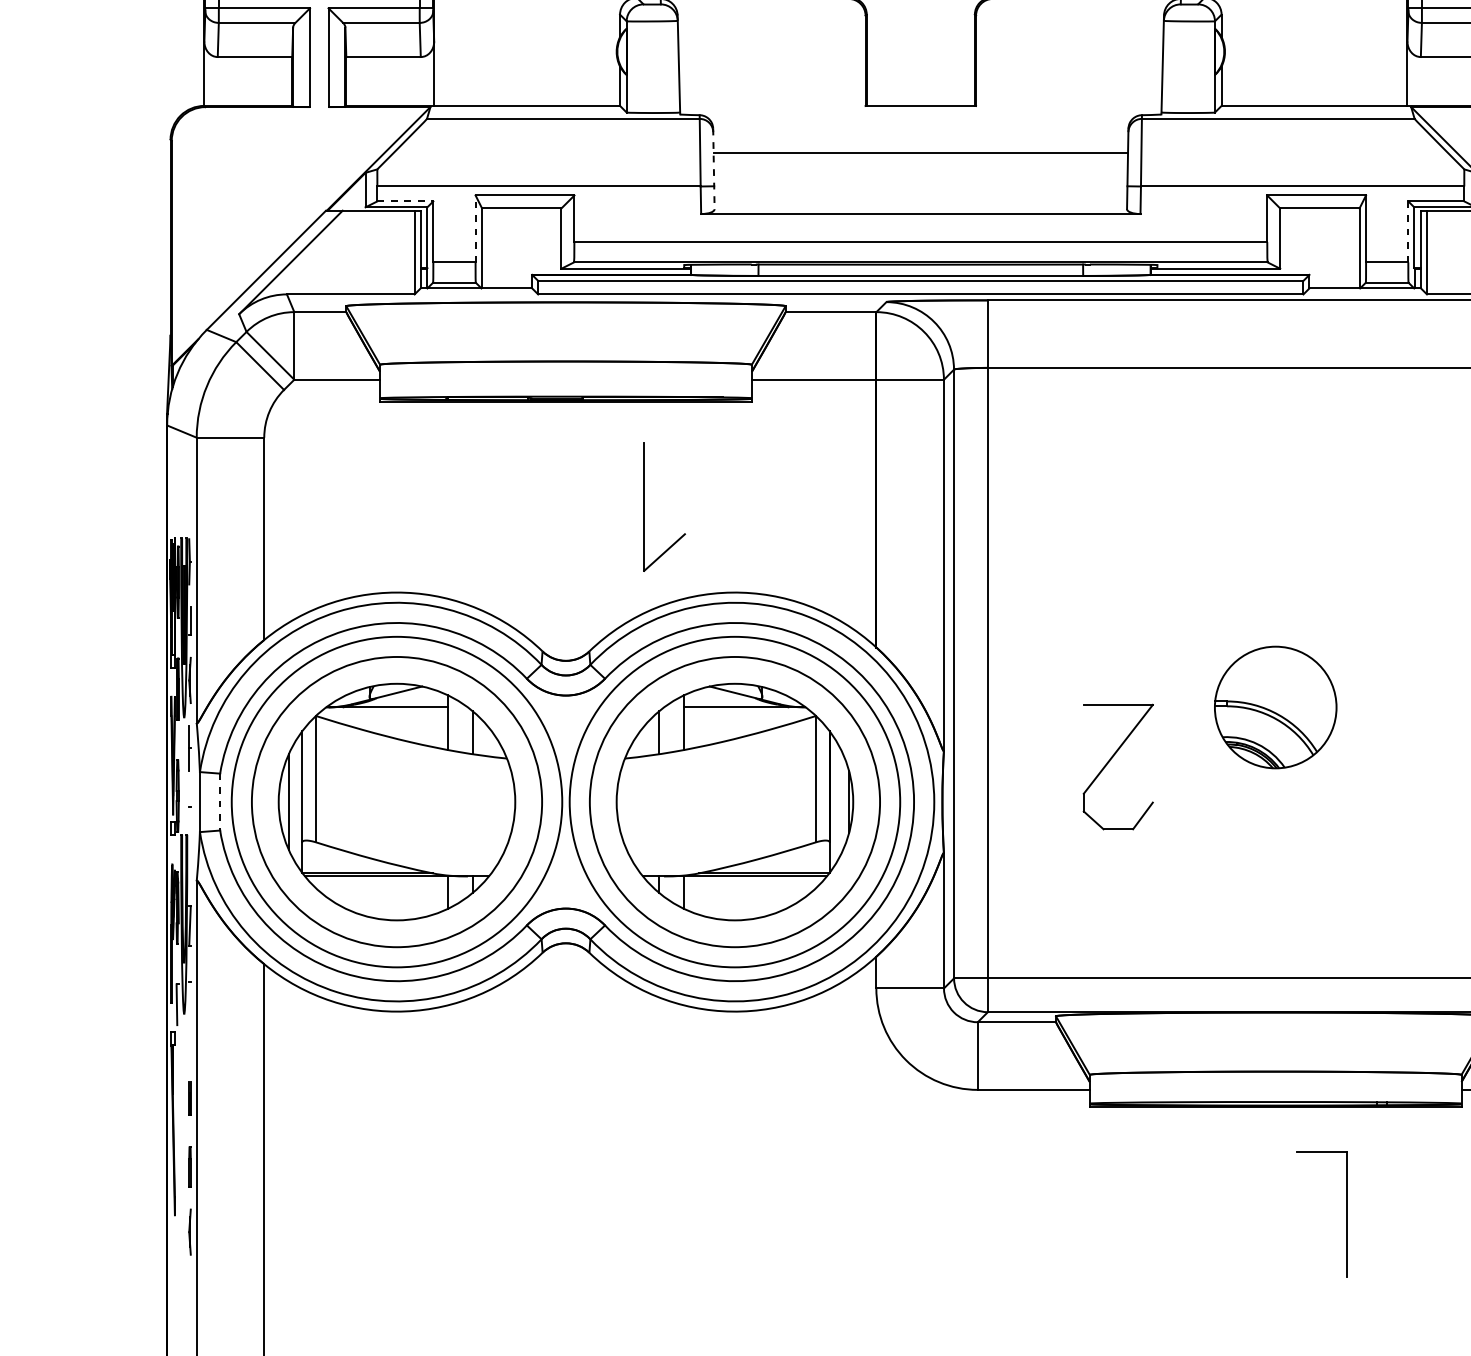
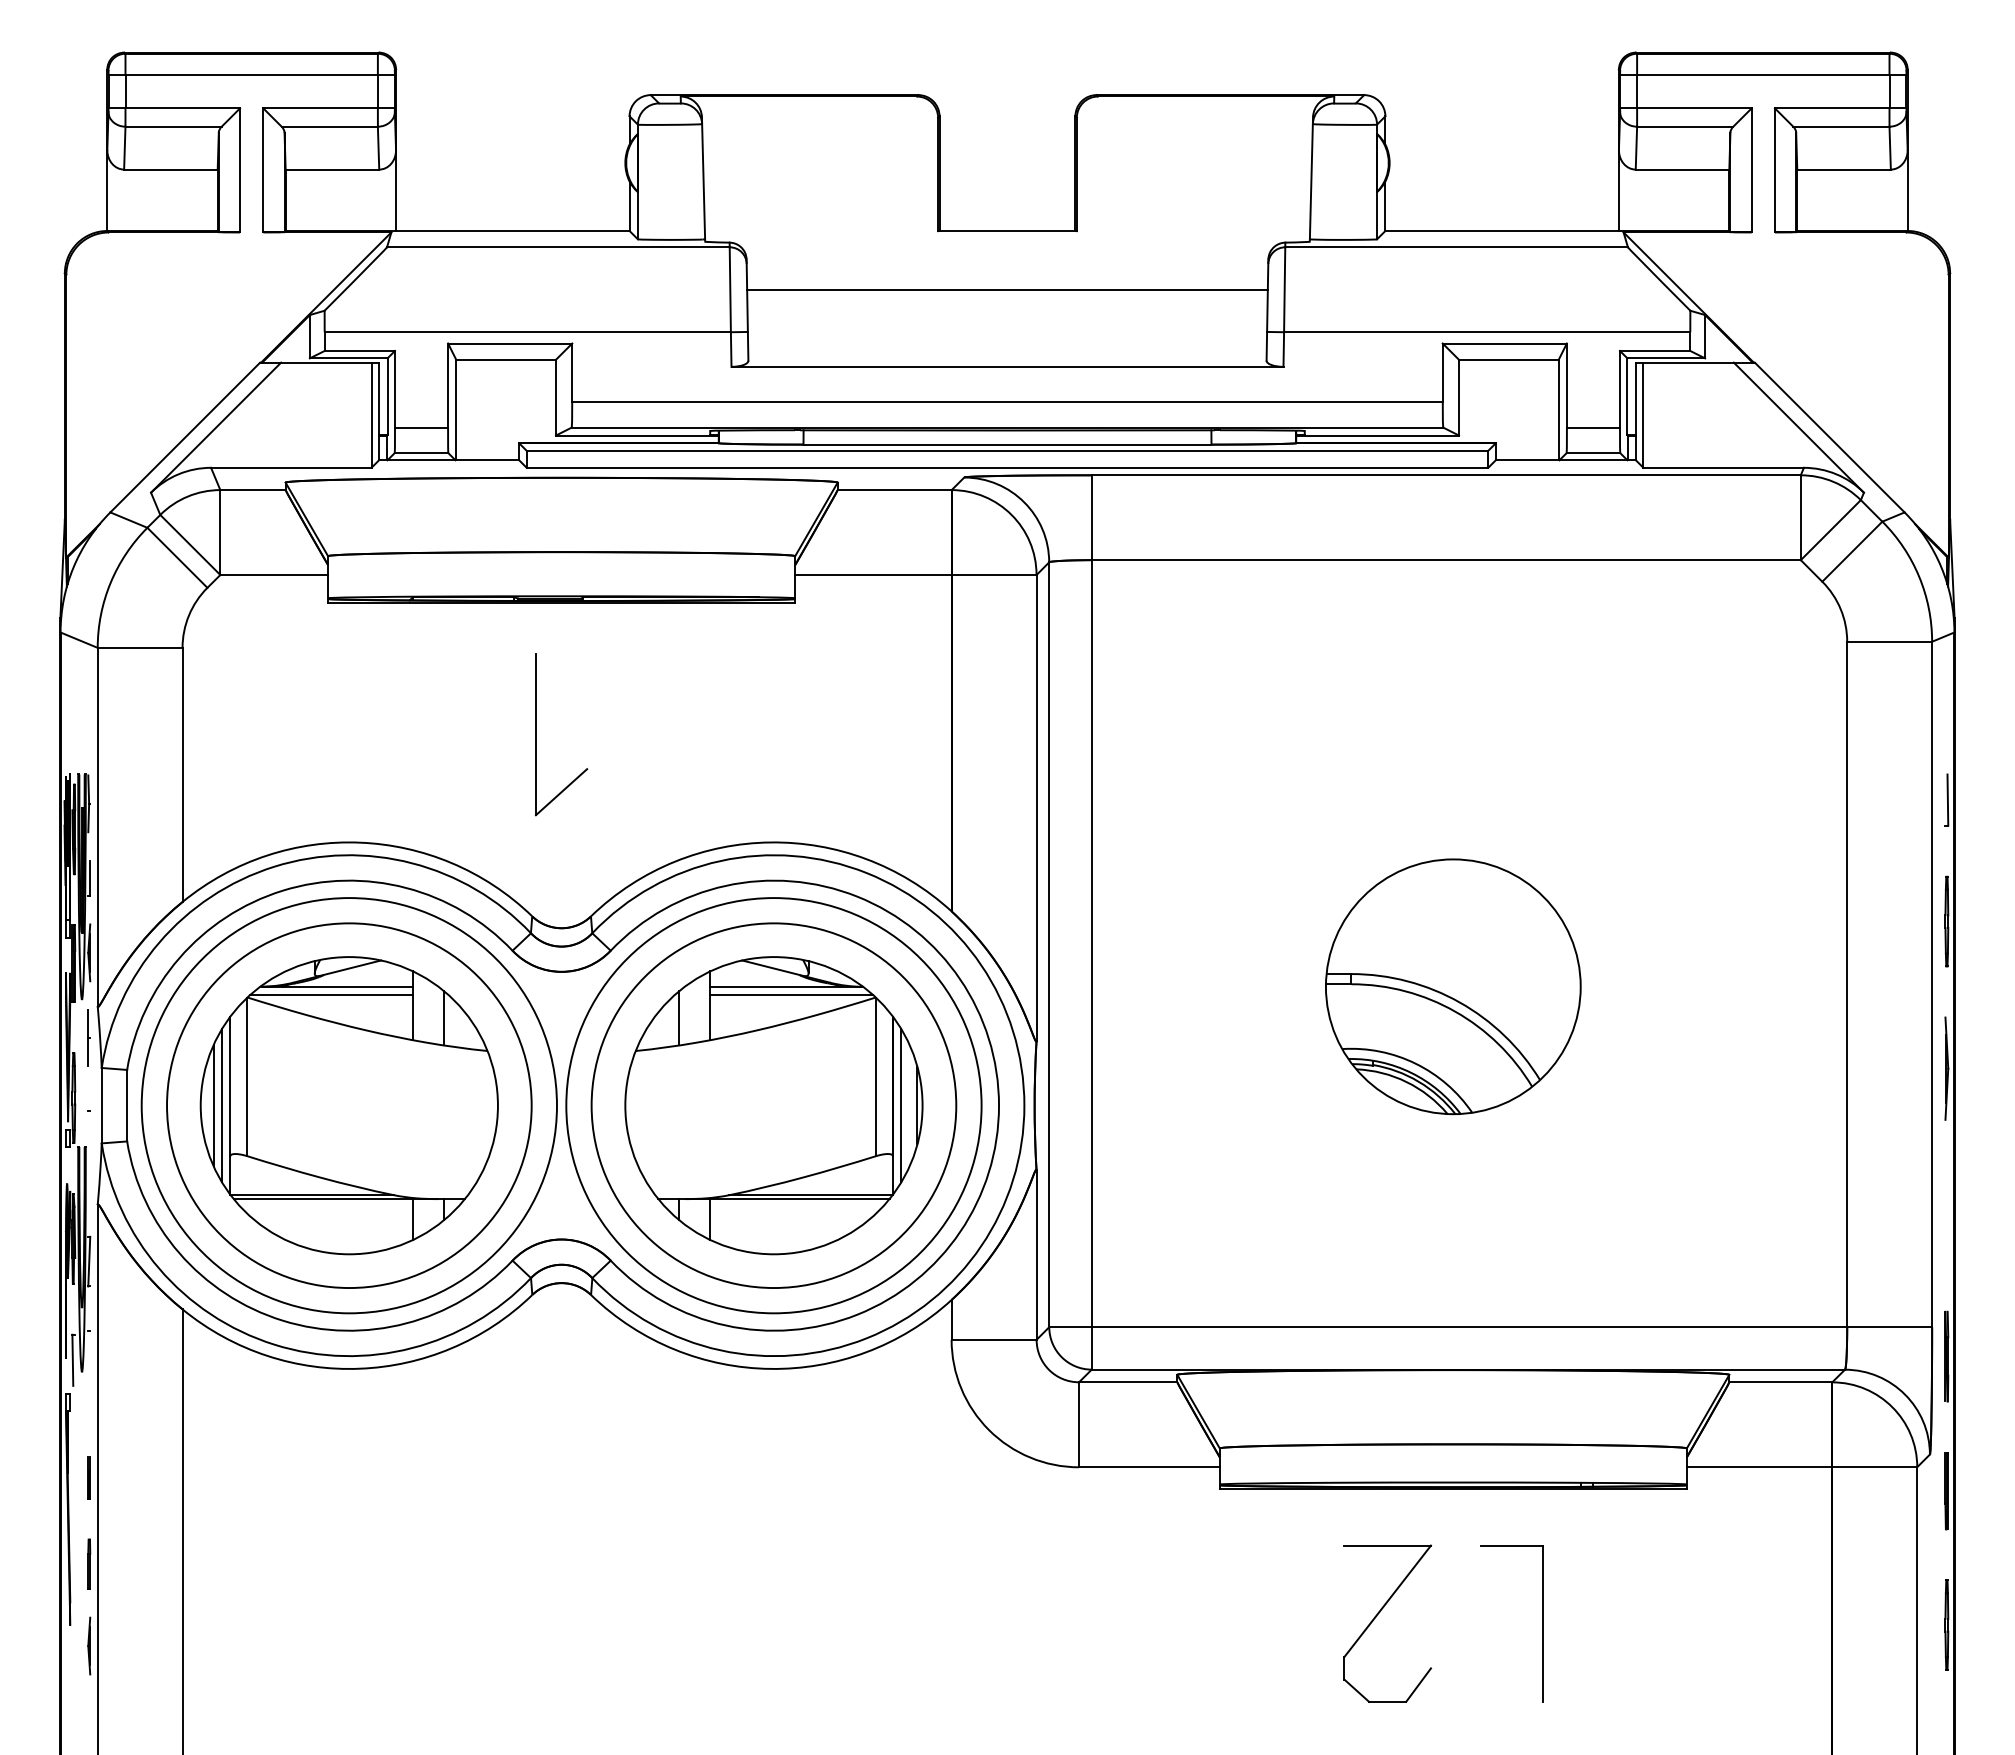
line: (713, 169) -> (747, 310), dashed -> solid
line: (405, 201) -> (360, 350), dashed -> solid
line: (475, 228) -> (448, 385), dashed -> solid
line: (1408, 231) -> (1620, 388), dashed -> solid
part: (644, 506) -> (536, 734), moved
part: (1275, 707) -> (1453, 986), size x1.67
line: (382, 714) -> (331, 995), added
line: (748, 714) -> (791, 995), added
part: (1110, 761) -> (1377, 1616), moved
line: (220, 801) -> (127, 1105), dashed -> solid
line: (295, 801) -> (221, 1105), added
line: (836, 801) -> (901, 1105), added

